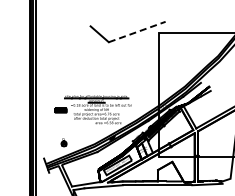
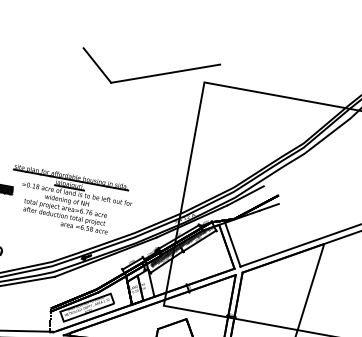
line: (137, 31) -> (166, 72), dashed -> solid

